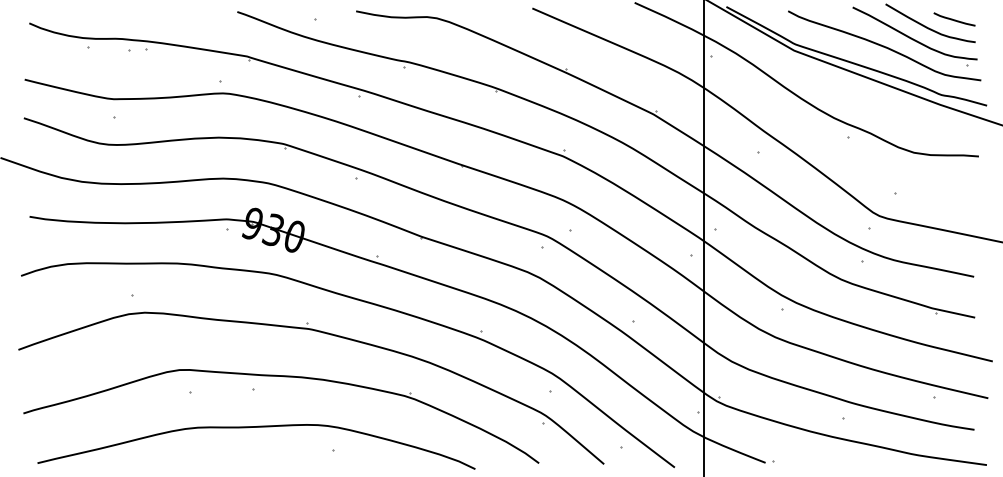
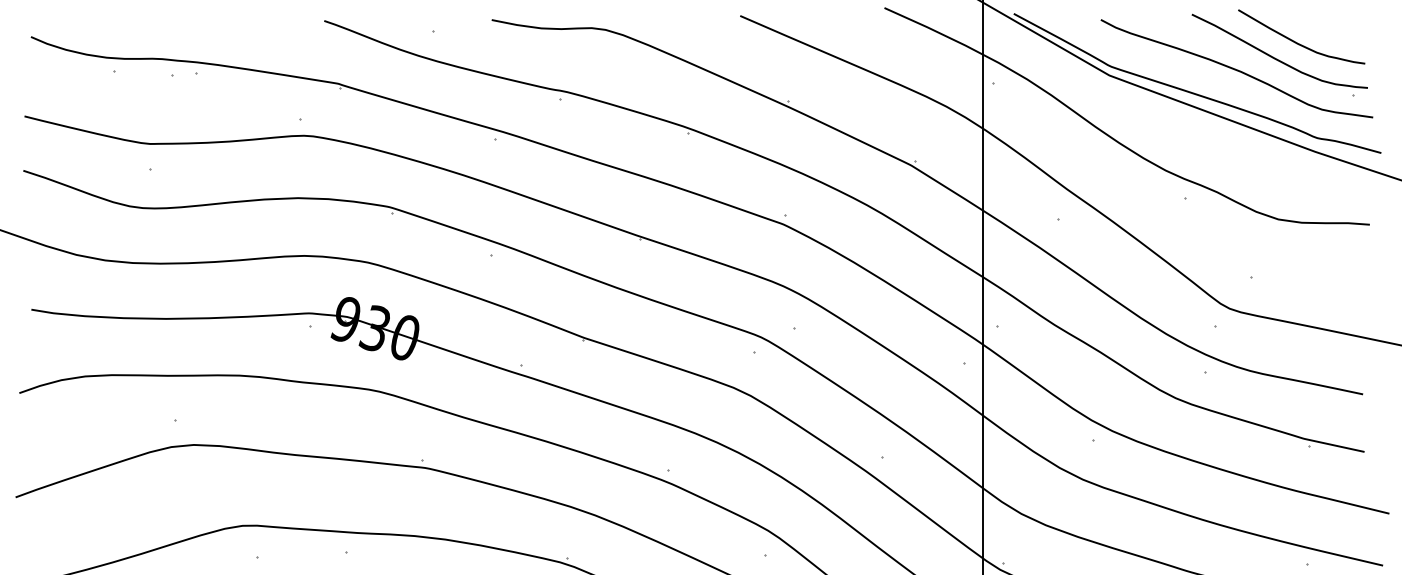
line: (954, 19) -> (1335, 31), removed

